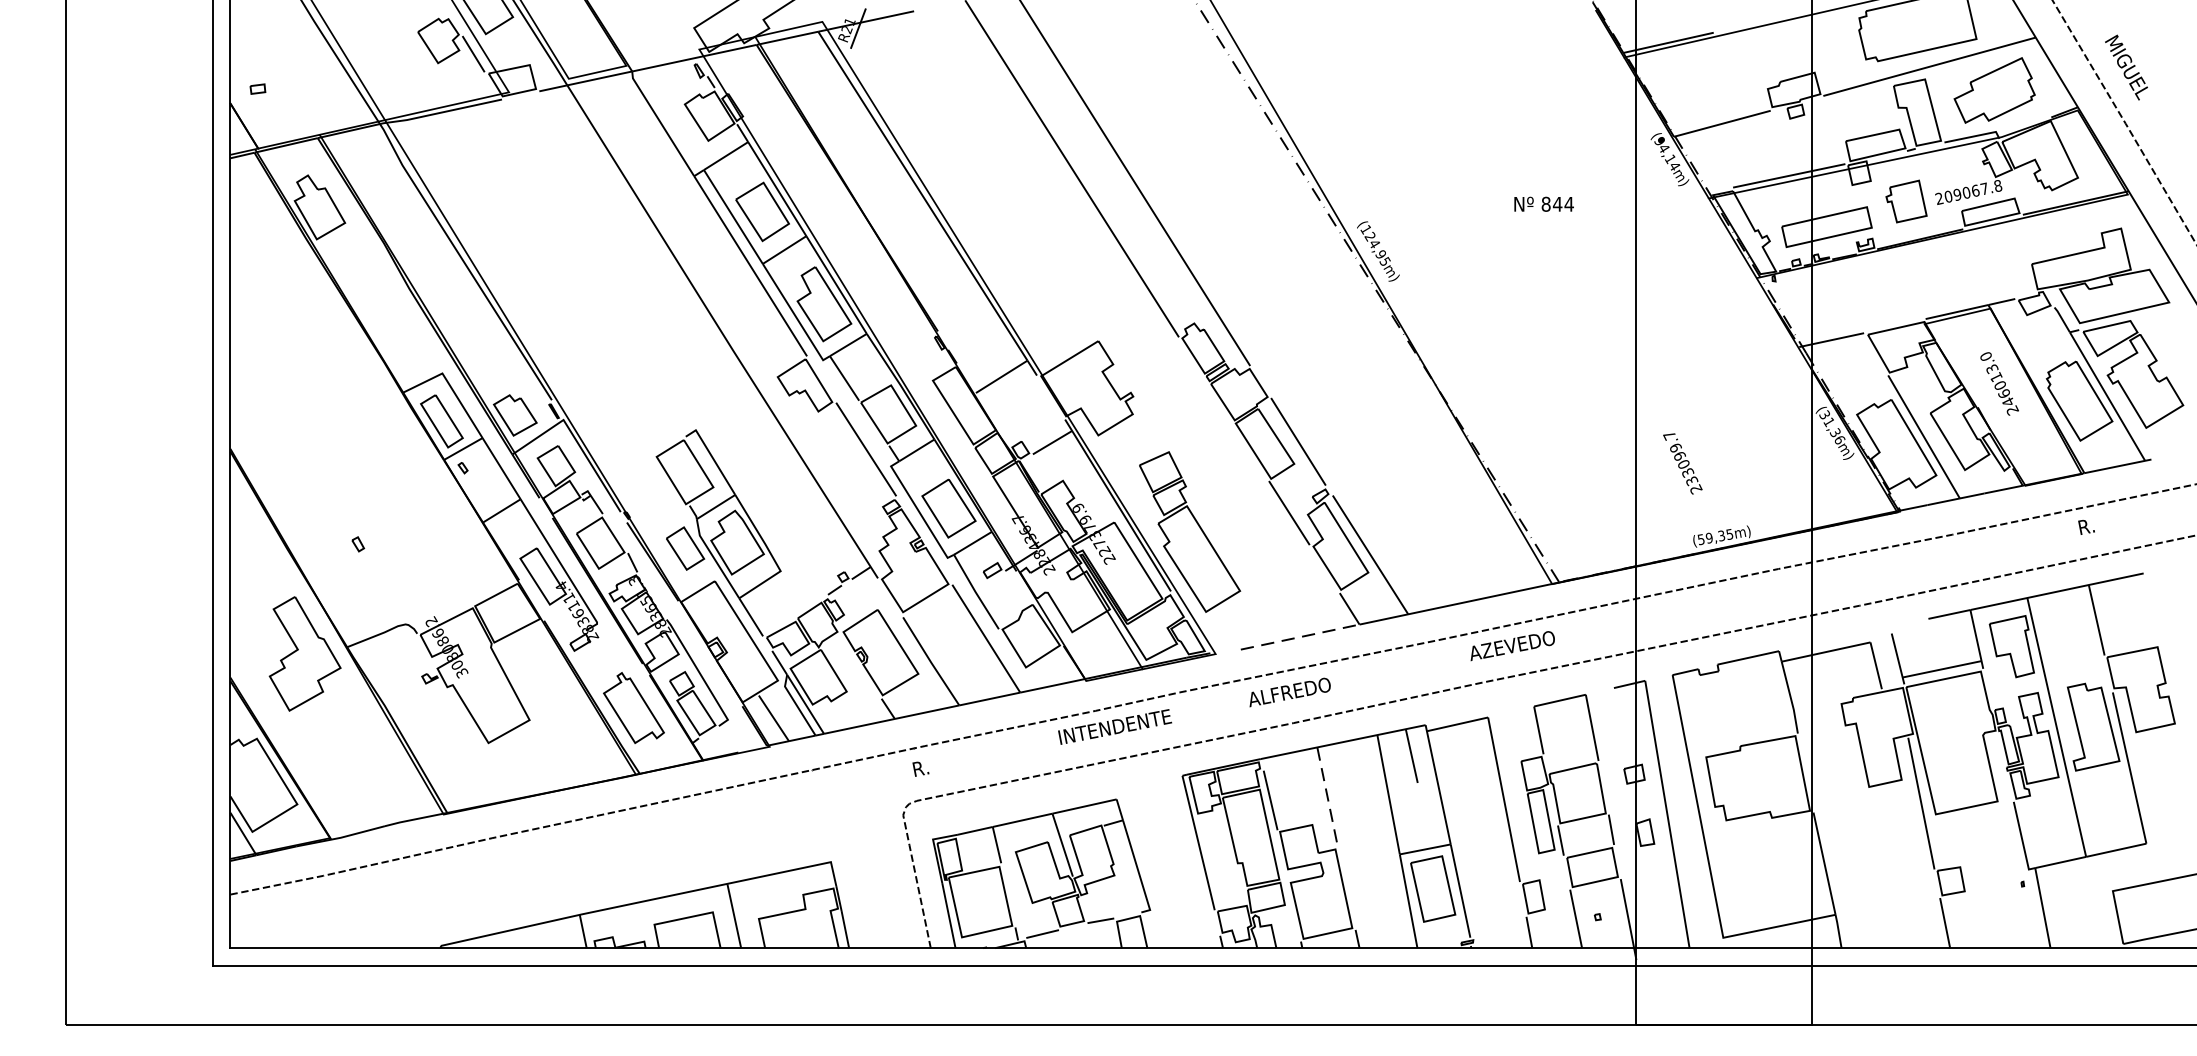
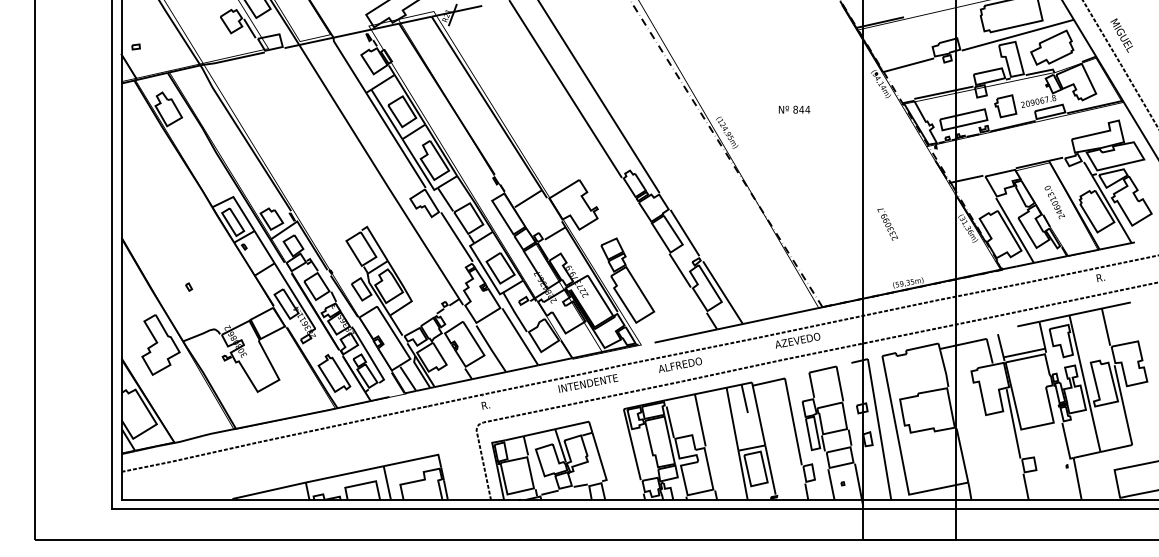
text: (1543, 203) -> (794, 109), moved
text: (1682, 463) -> (887, 224), moved
line: (1299, 637) -> (685, 336), dashed -> solid
line: (1327, 797) -> (700, 420), dashed -> solid

